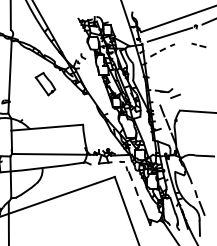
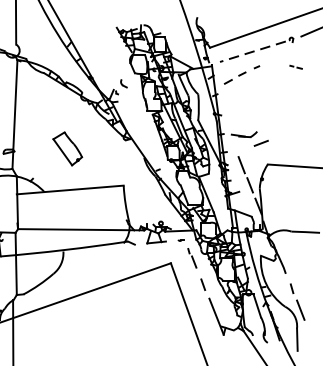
line: (169, 34) -> (252, 51), solid -> dashed
part: (198, 44) -> (295, 66), size x0.6
part: (45, 84) -> (67, 149), moved

